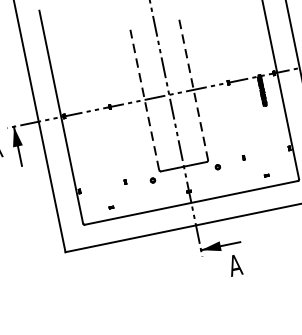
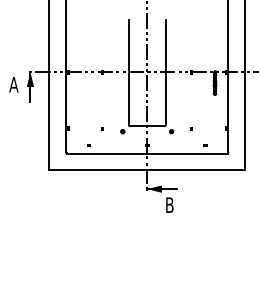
line: (193, 90) -> (165, 72), dashed -> solid
line: (144, 100) -> (128, 72), dashed -> solid
text: (234, 264) -> (169, 204), A -> B

